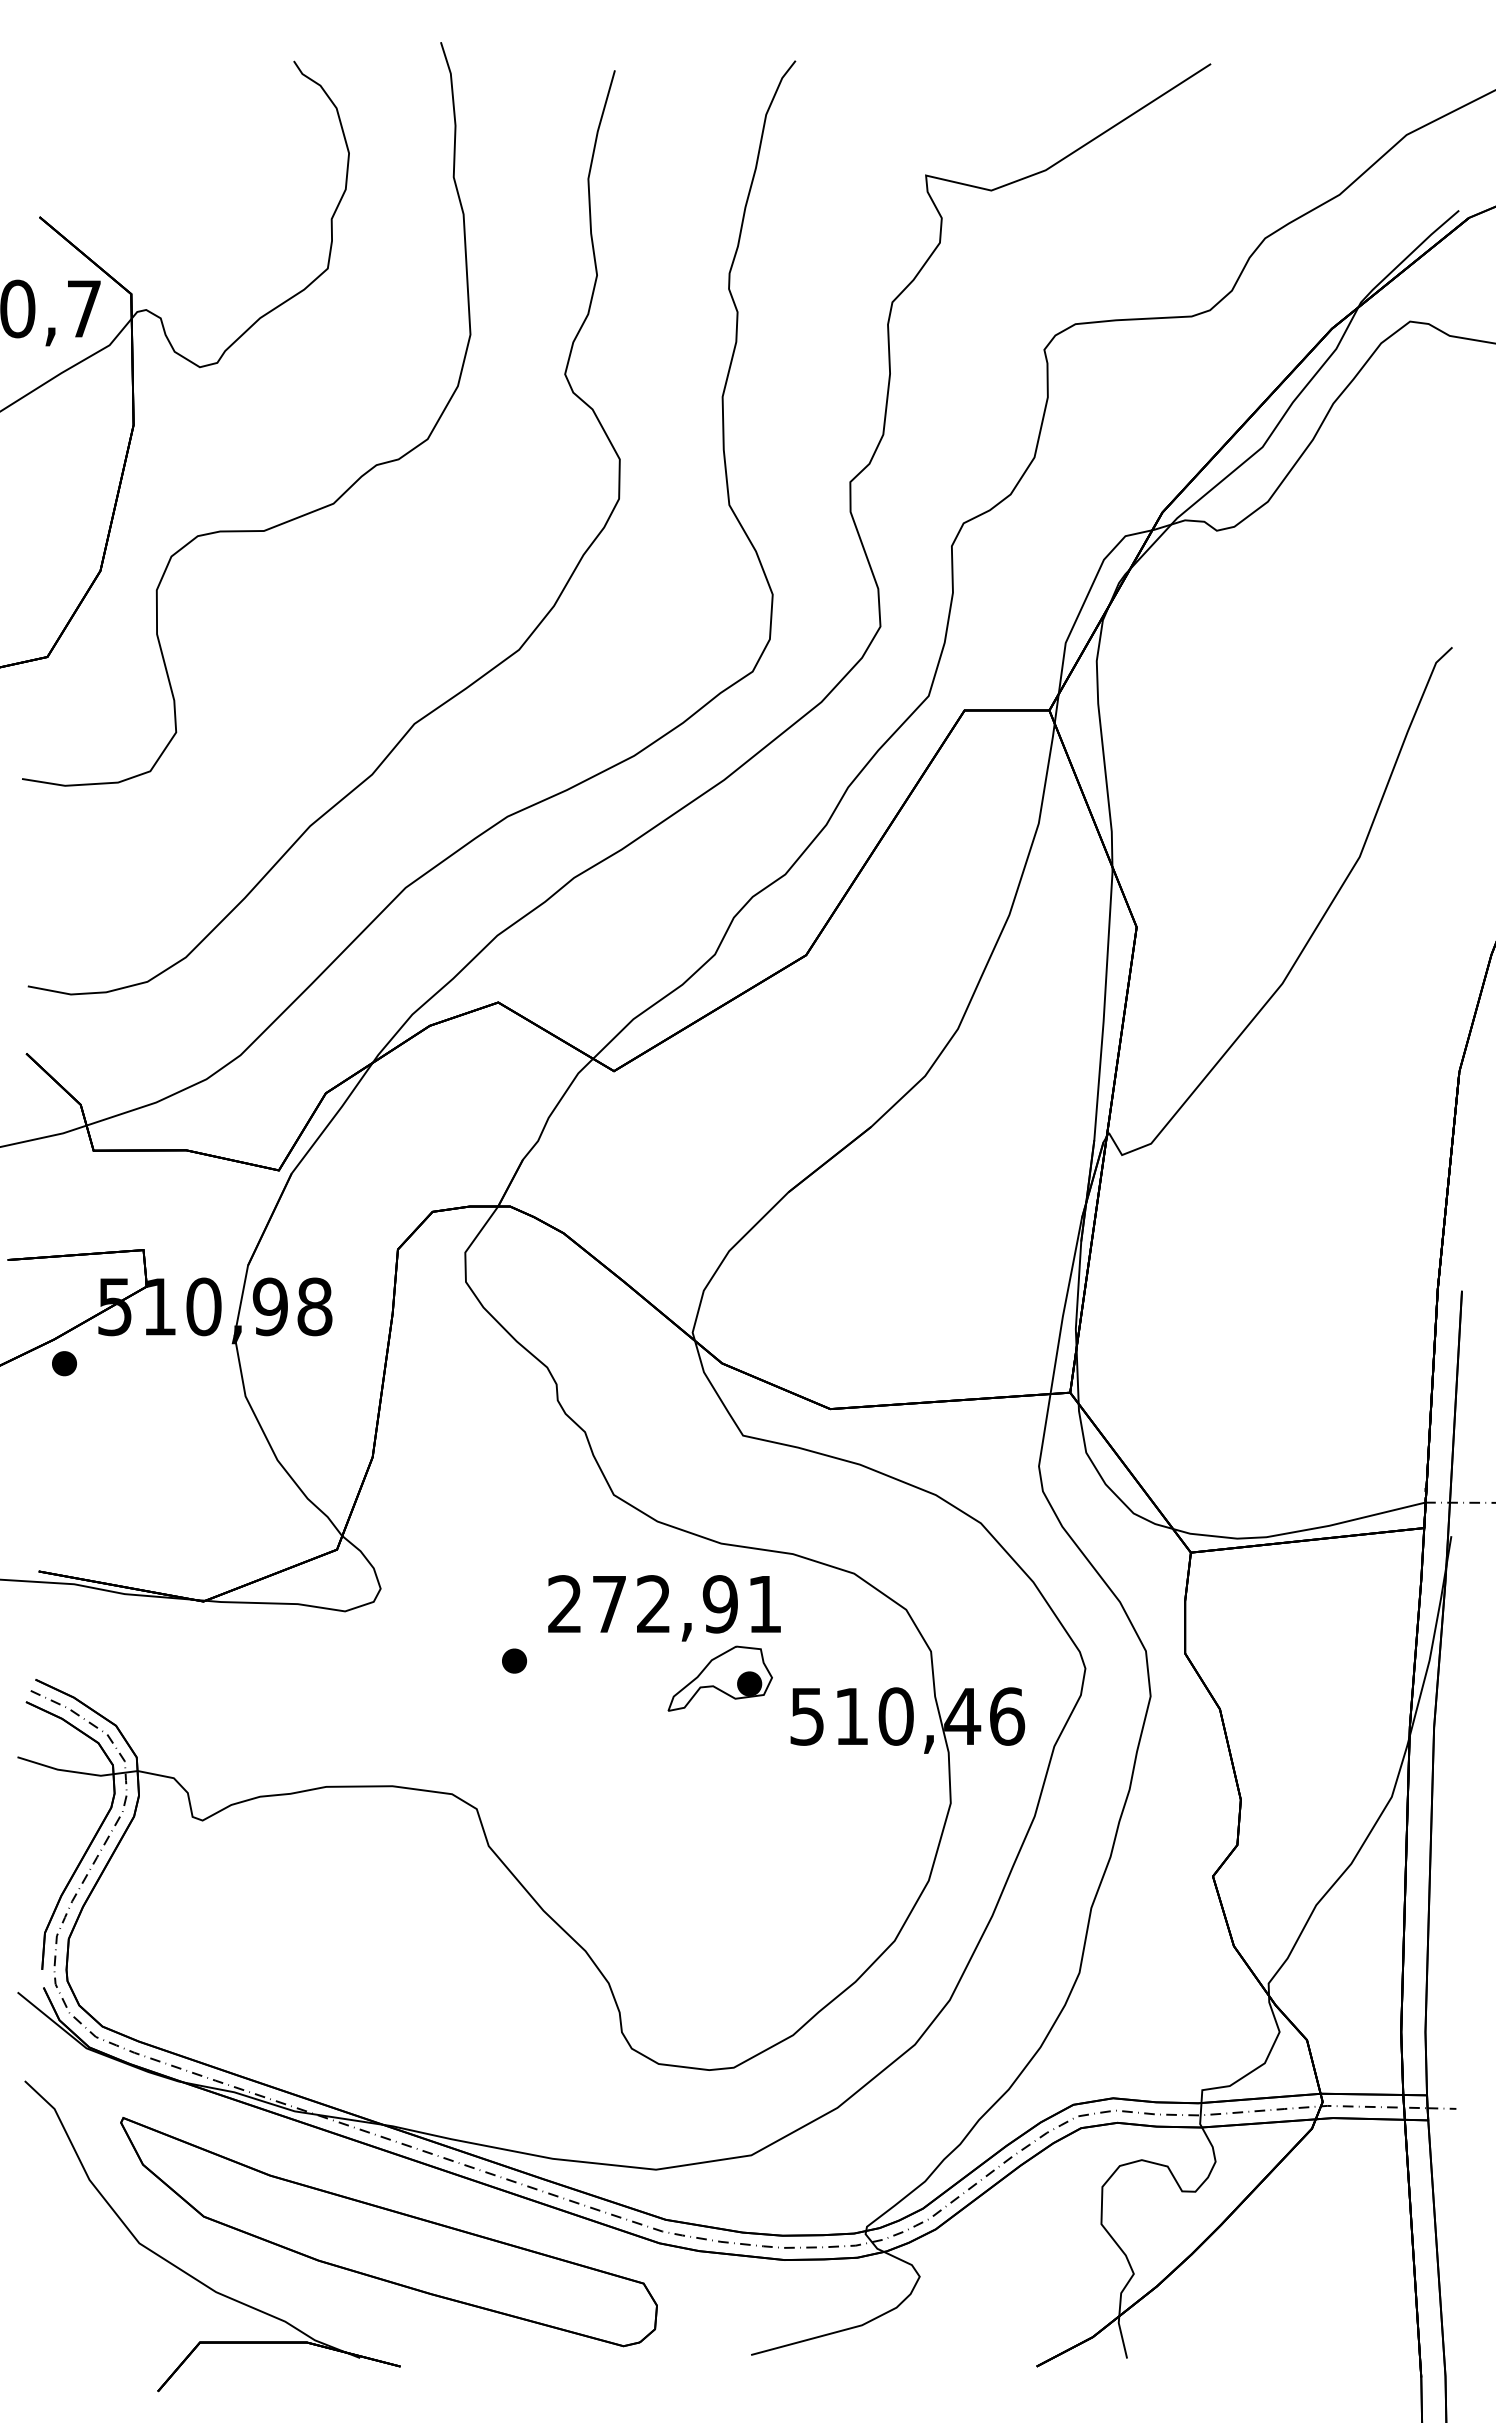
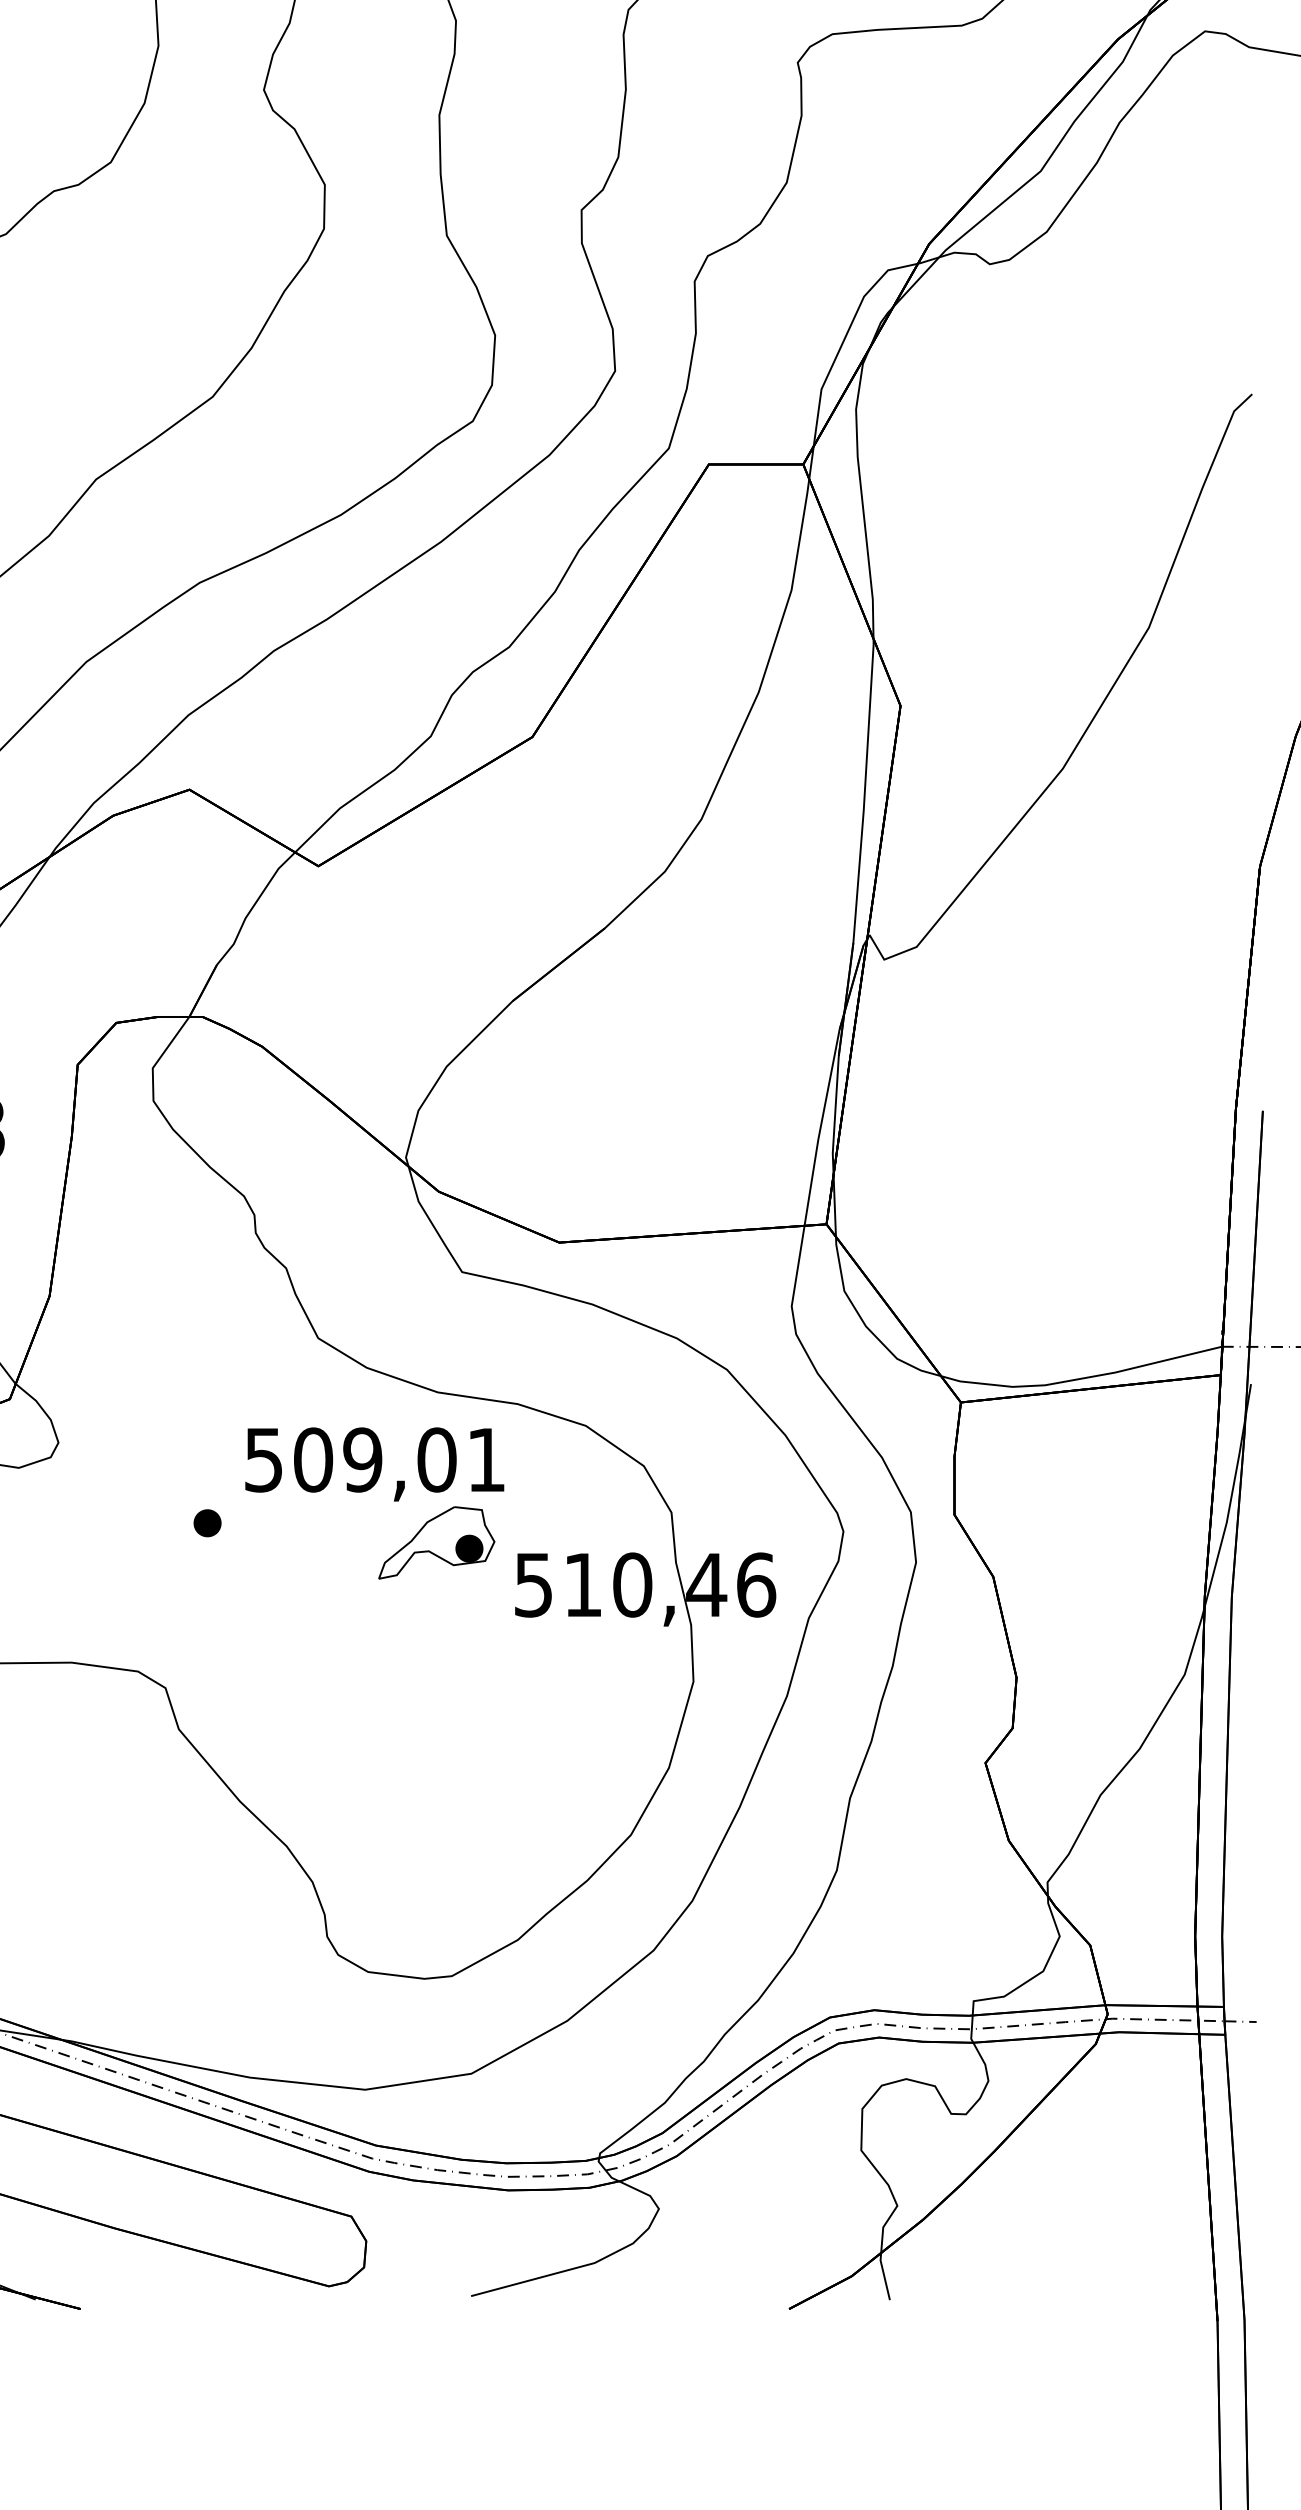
text: (643, 1604) -> (351, 1460), 272,91 -> 509,01

